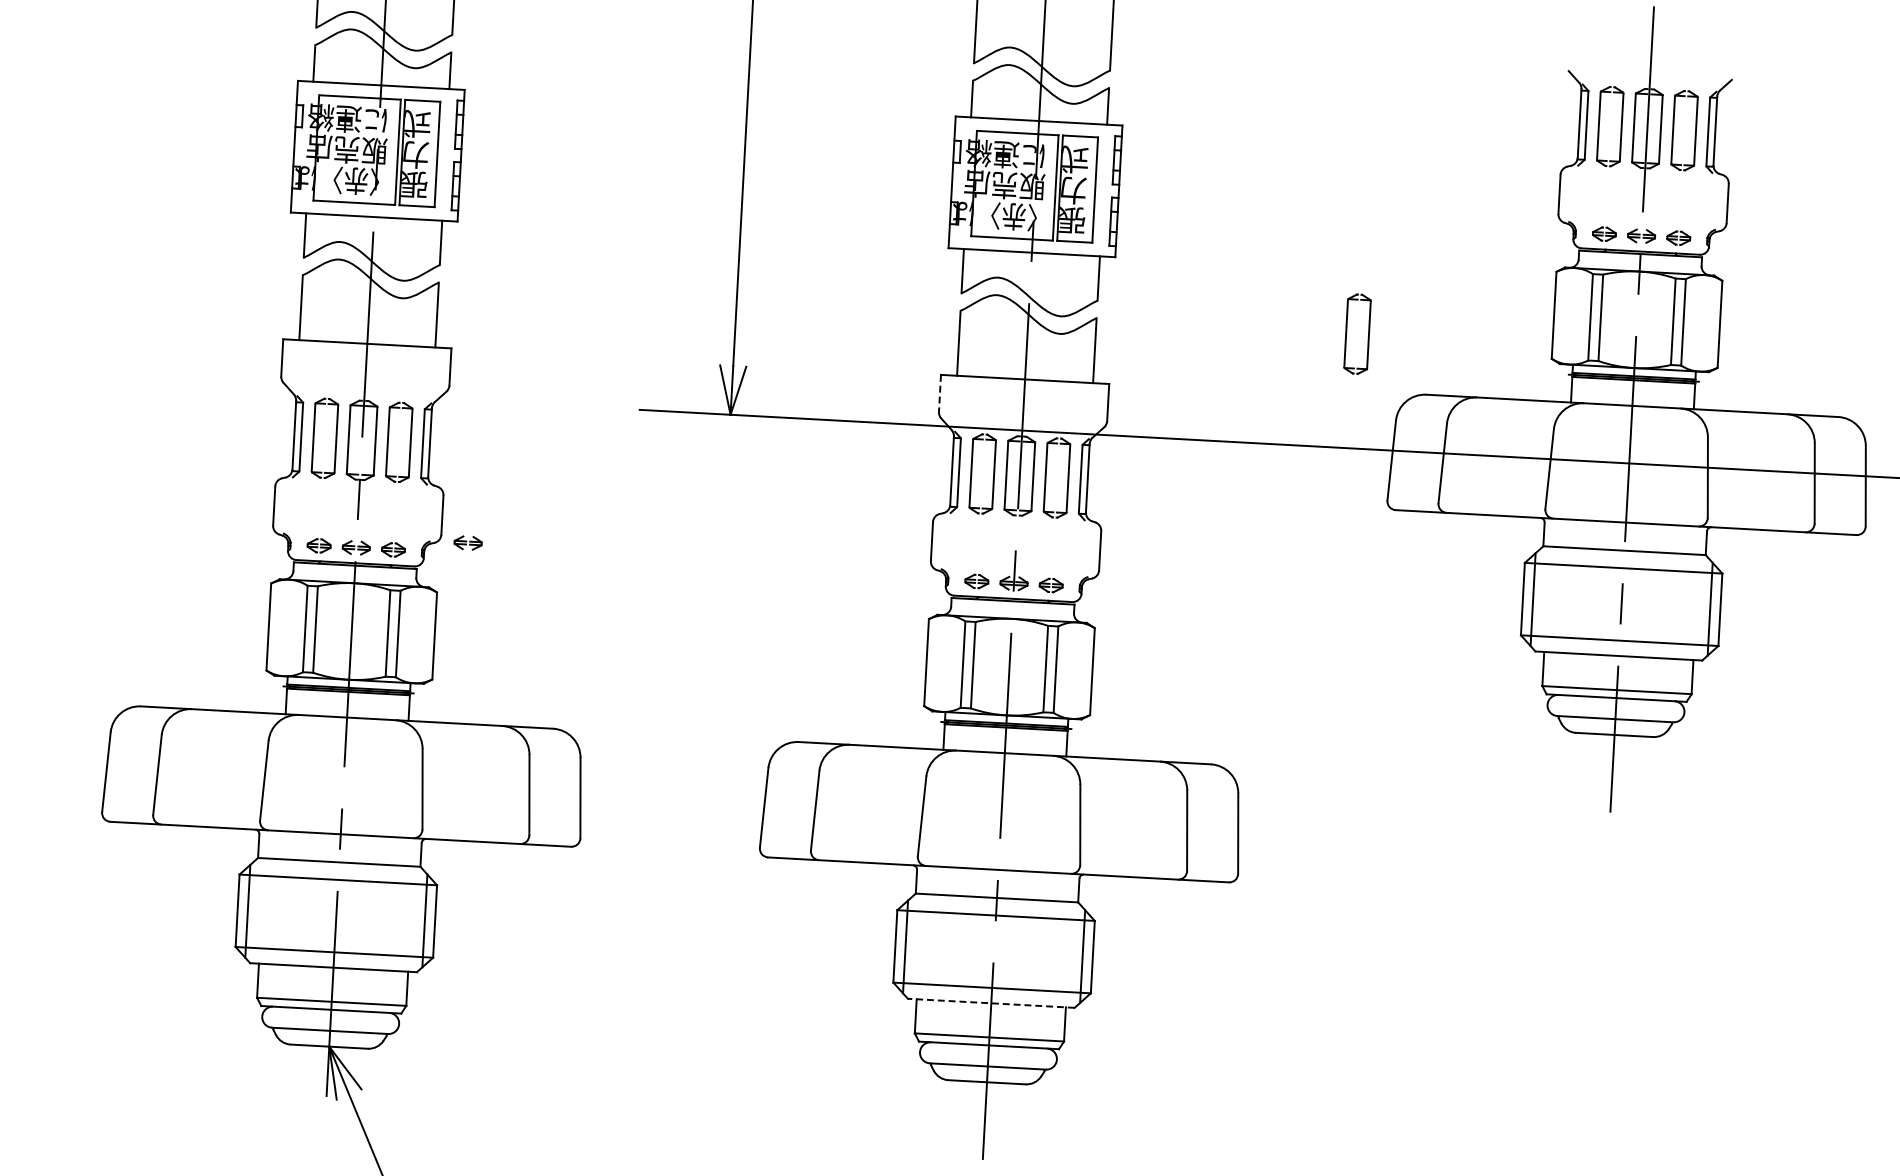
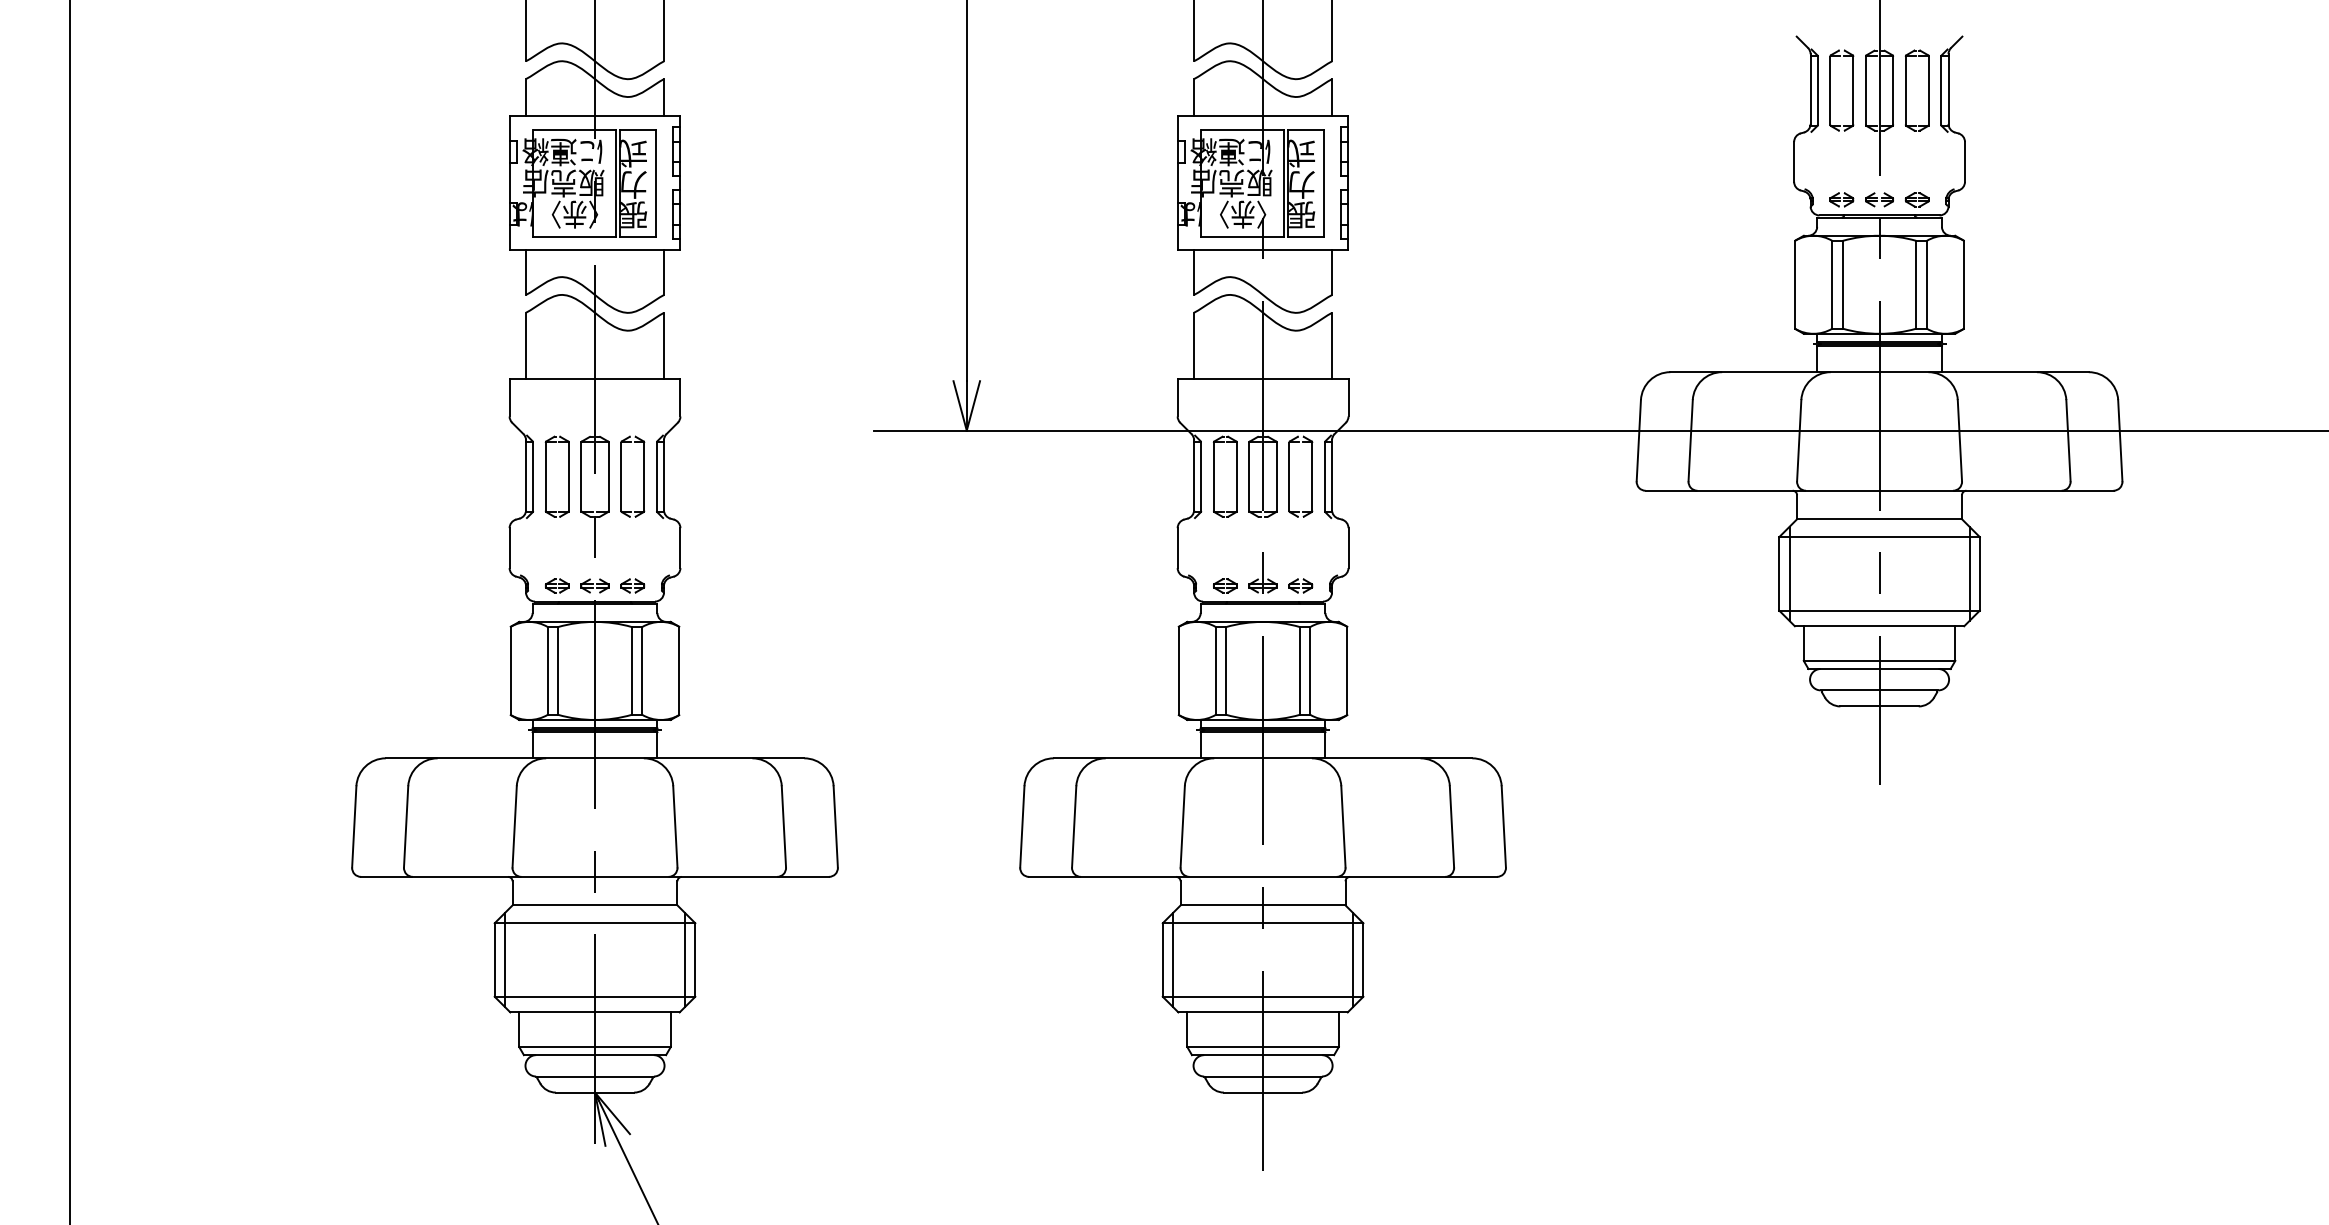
part: (1346, 333) -> (1586, 314), removed
line: (939, 393) -> (1177, 397), dashed -> solid
part: (467, 542) -> (707, 574), removed
line: (991, 1003) -> (1263, 1012), dashed -> solid

